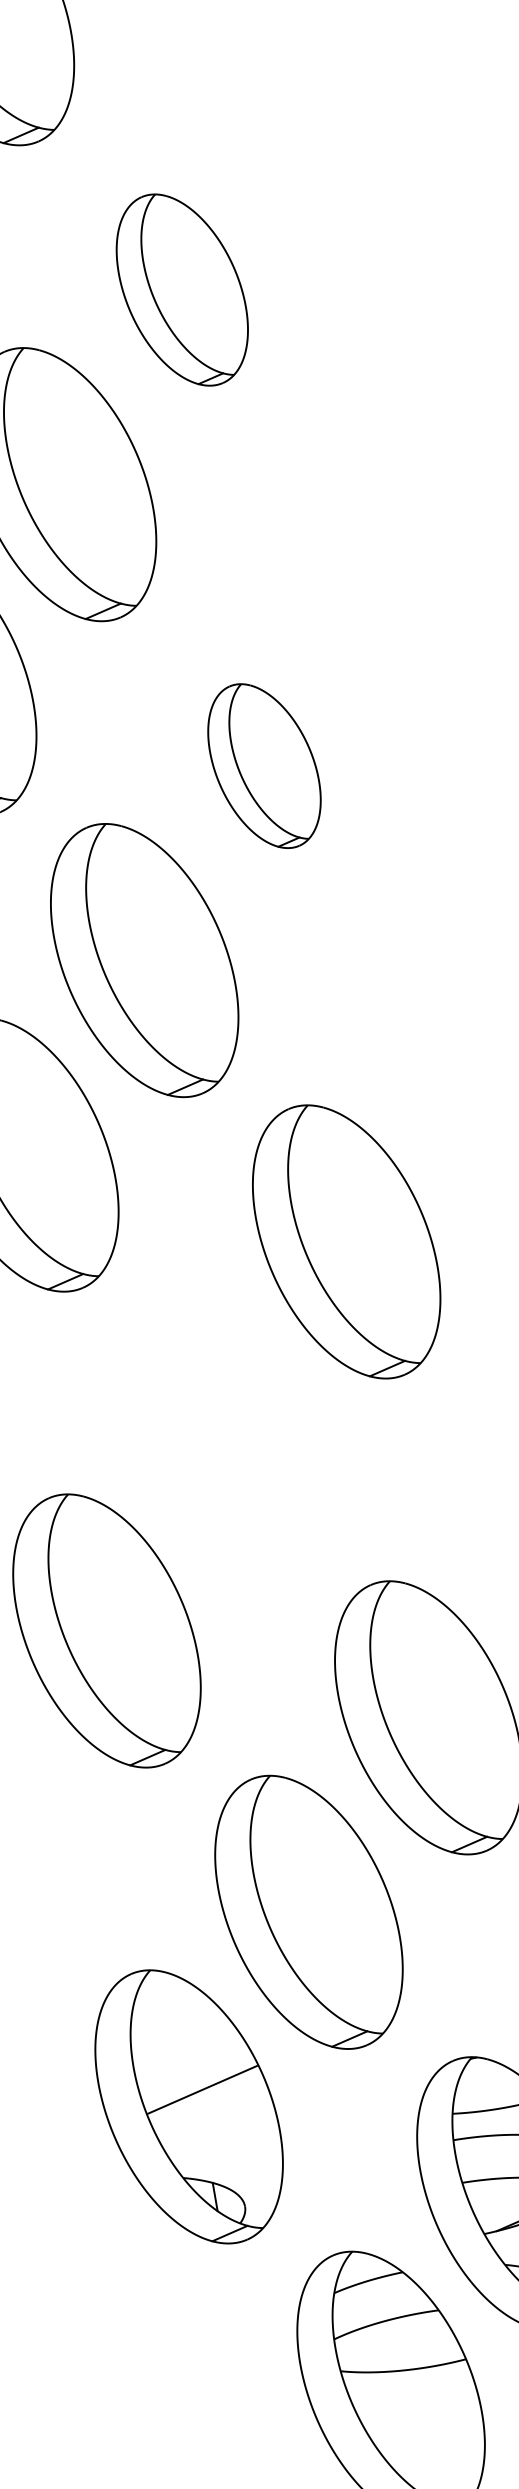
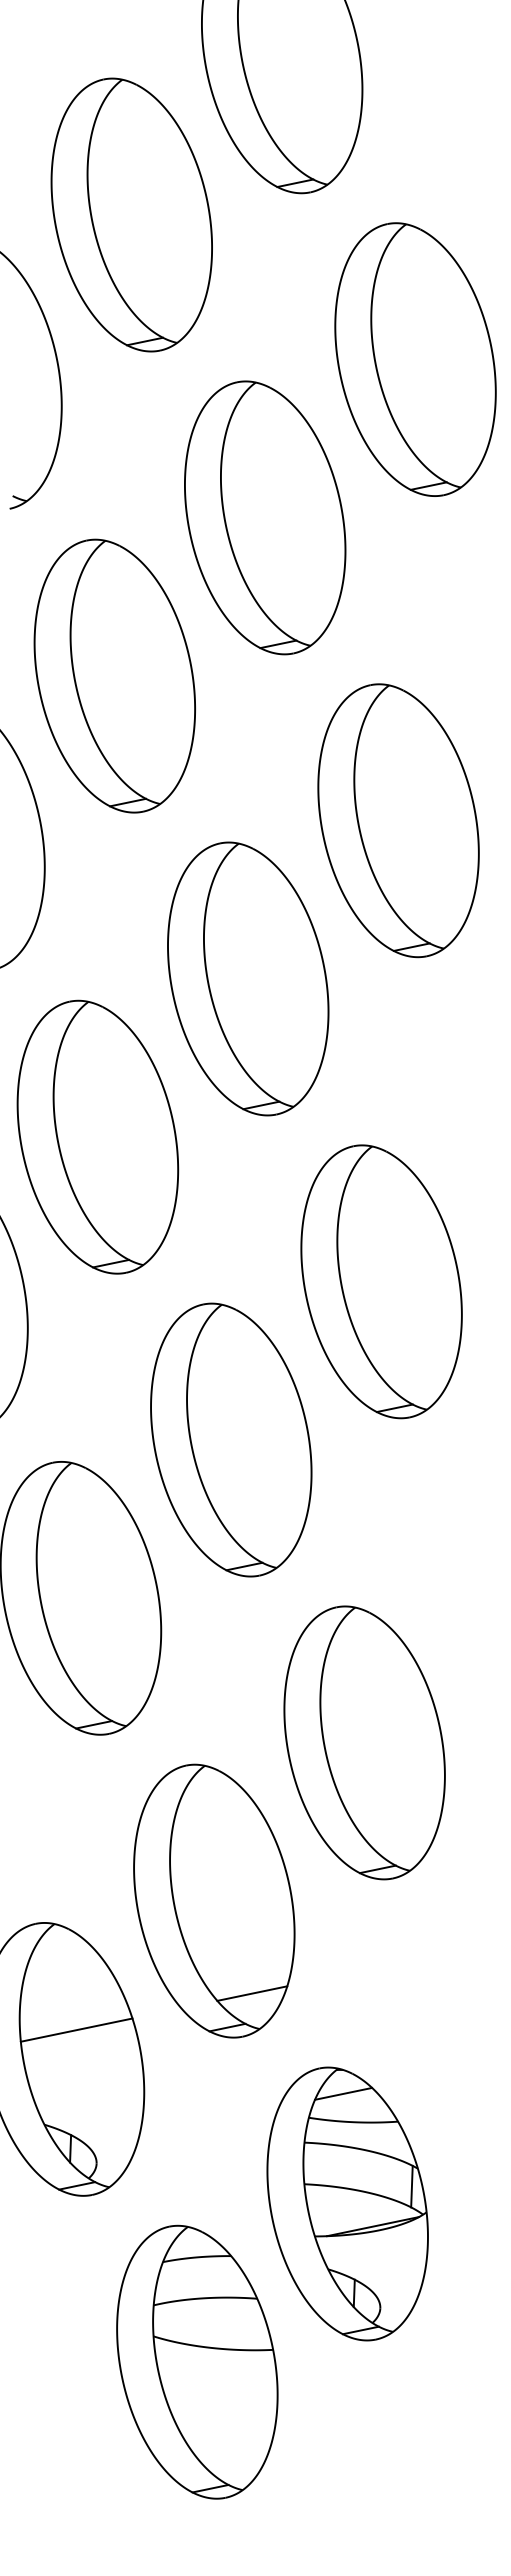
part: (182, 289) -> (415, 359), size x1.43
part: (264, 765) -> (398, 820), size x1.67
part: (226, 1435) -> (231, 1439), added
line: (368, 1998) -> (252, 1993), added
line: (482, 2081) -> (343, 2093), added
line: (202, 2089) -> (76, 2029), moved

